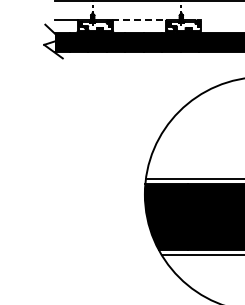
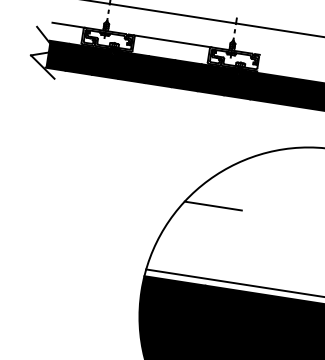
line: (140, 20) -> (173, 41), dashed -> solid
line: (185, 128) -> (213, 205), added

